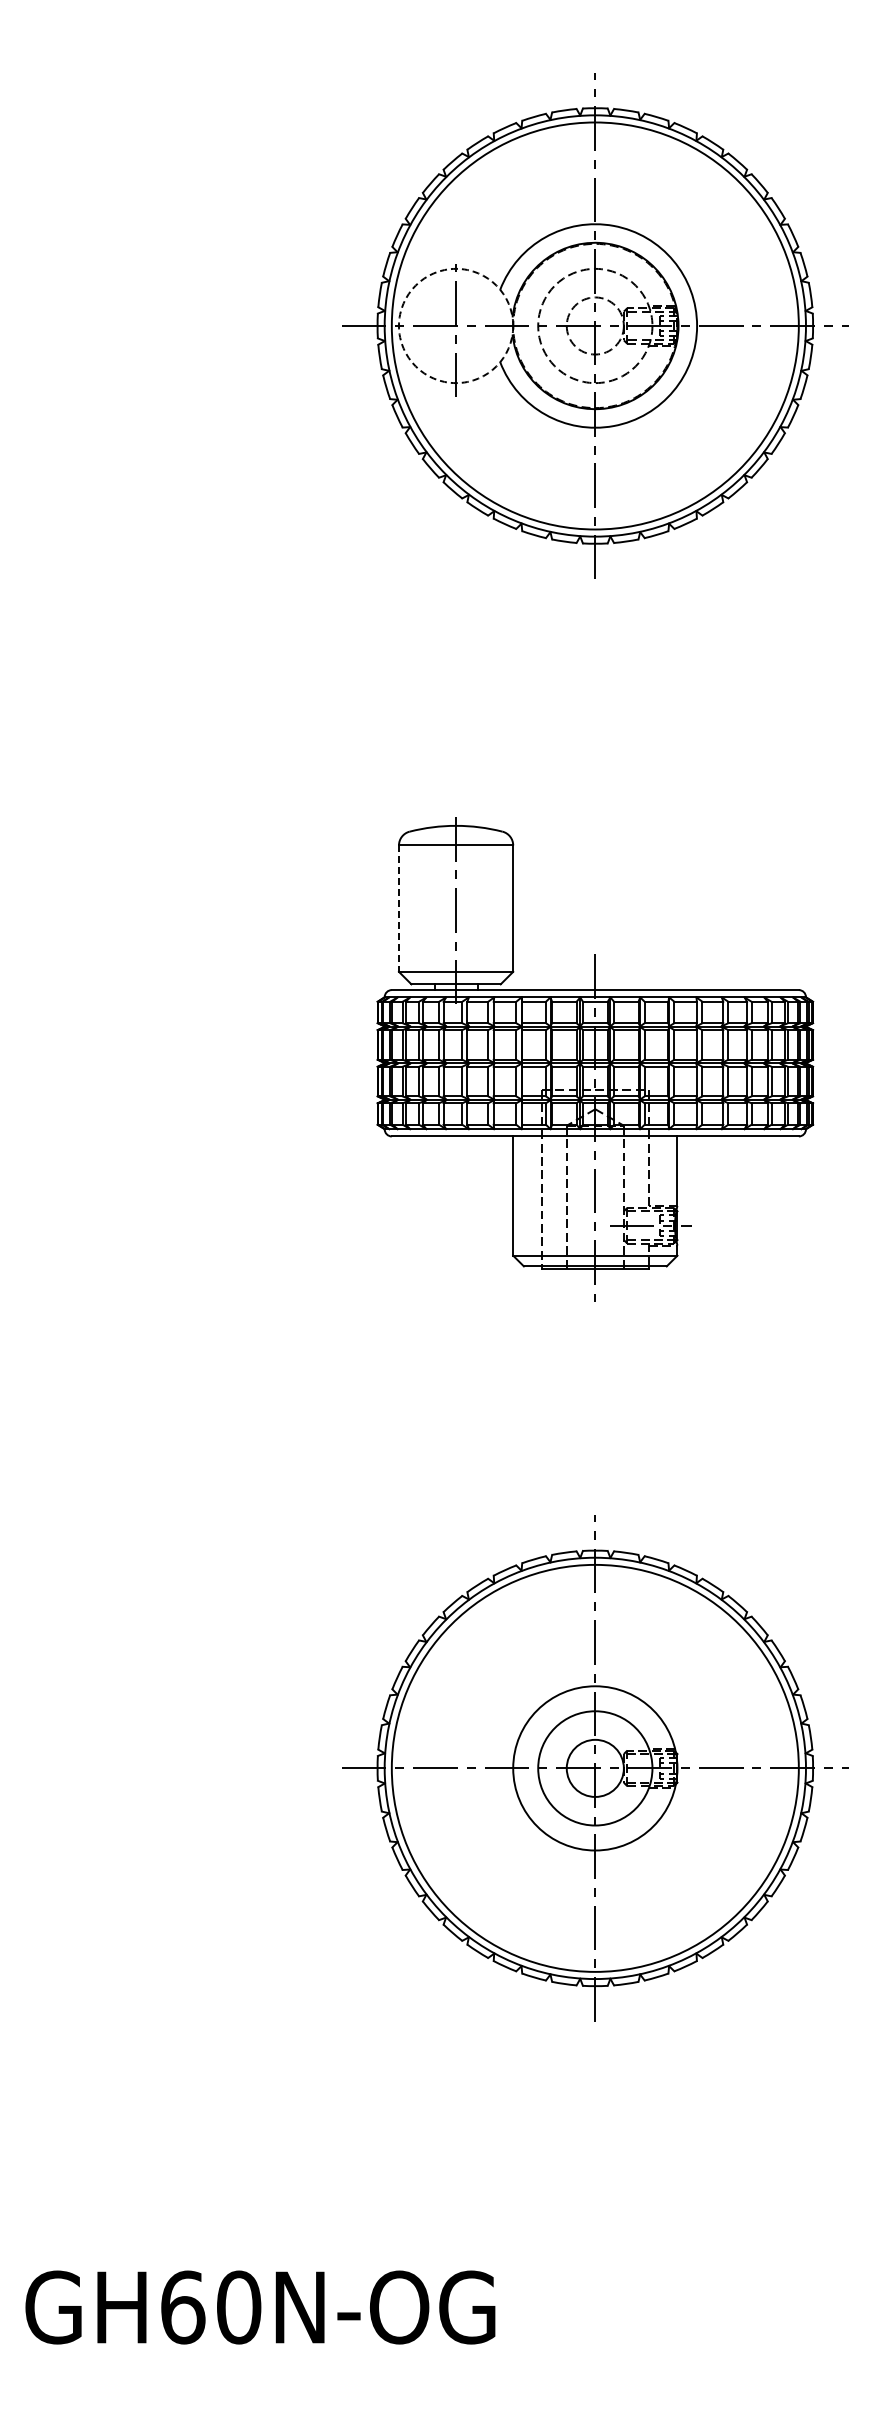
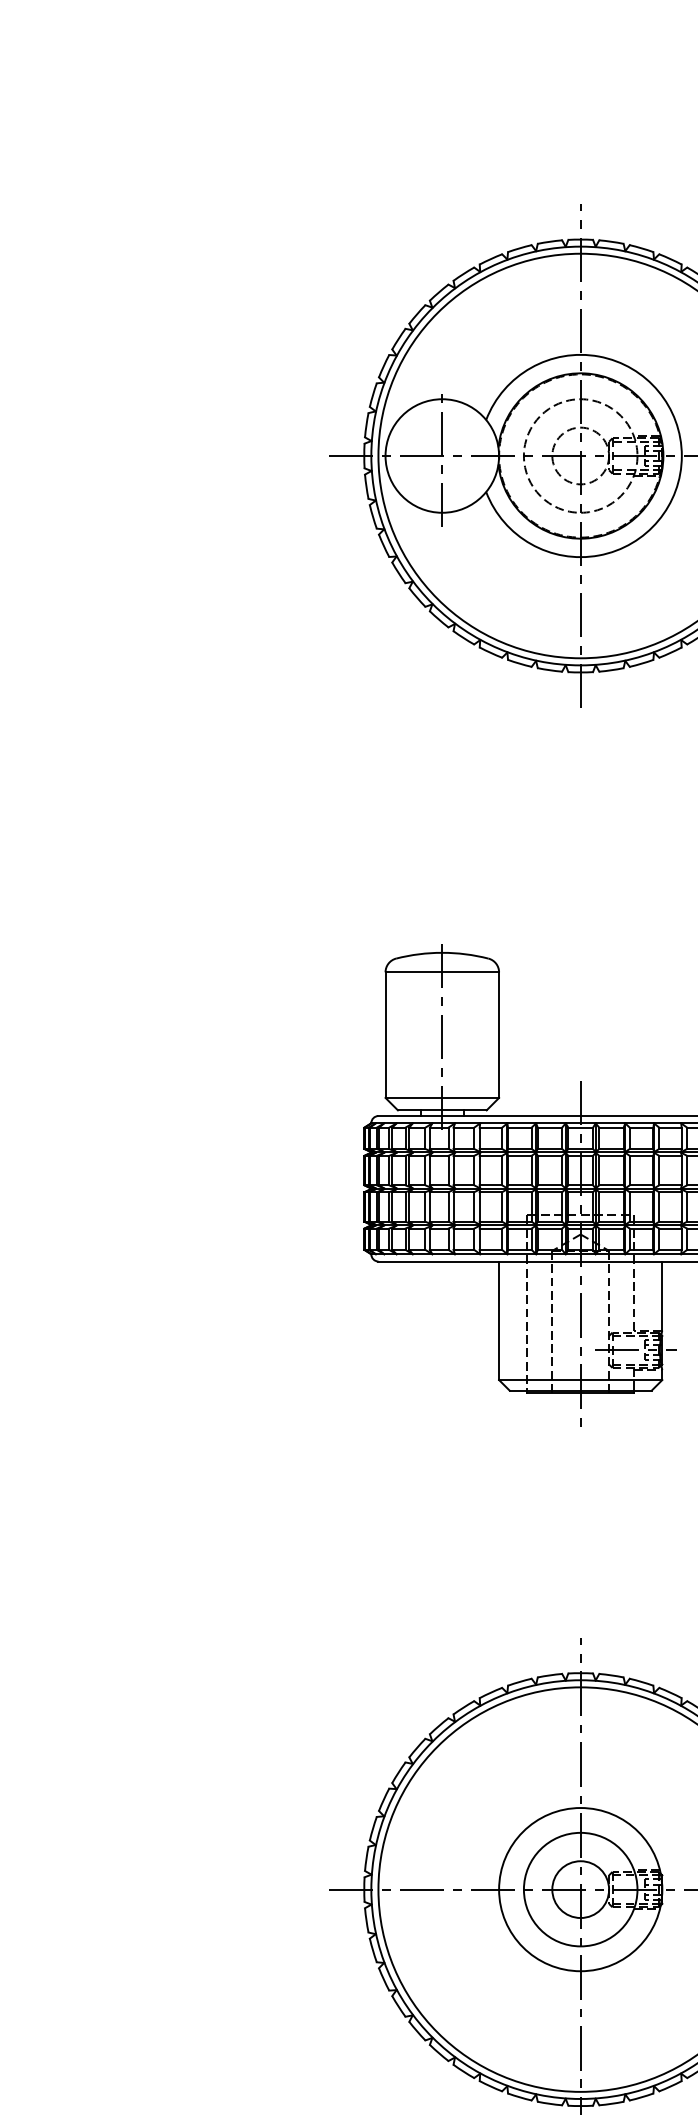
circle: (455, 325) -> (441, 455), dashed -> solid
line: (398, 909) -> (385, 1035), dashed -> solid

